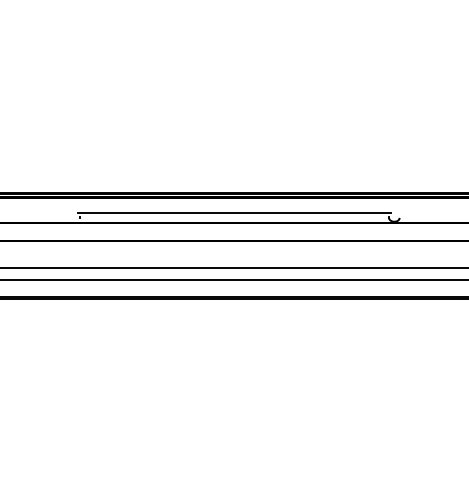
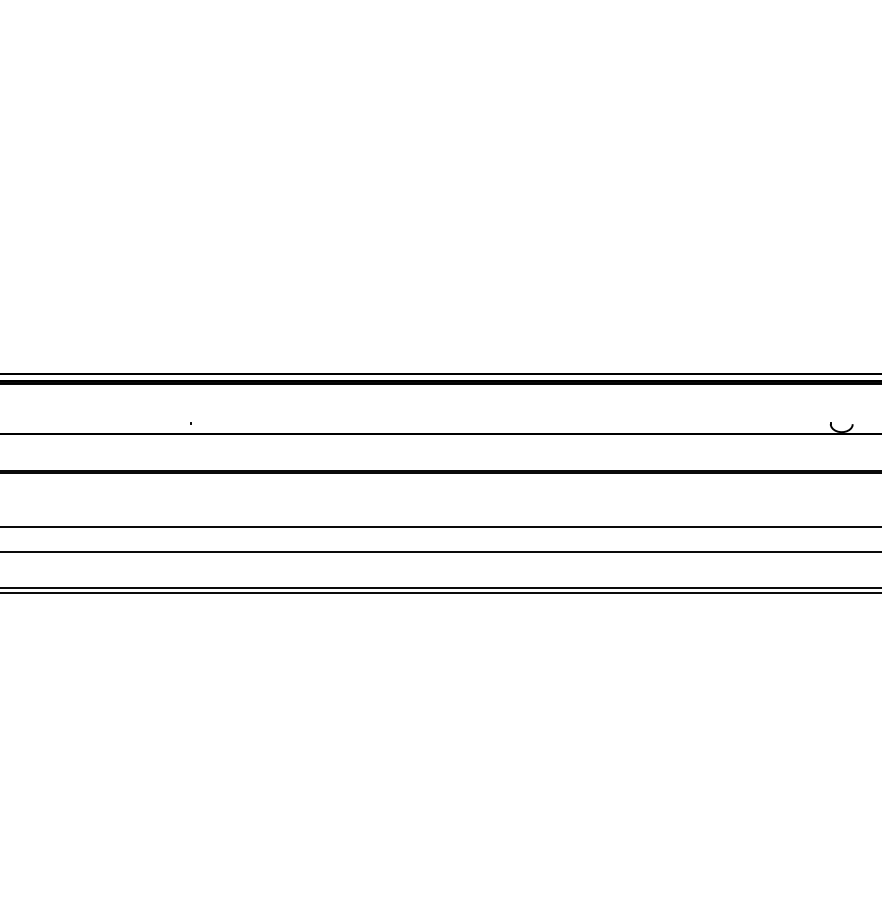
line: (234, 213) -> (511, 415), removed

